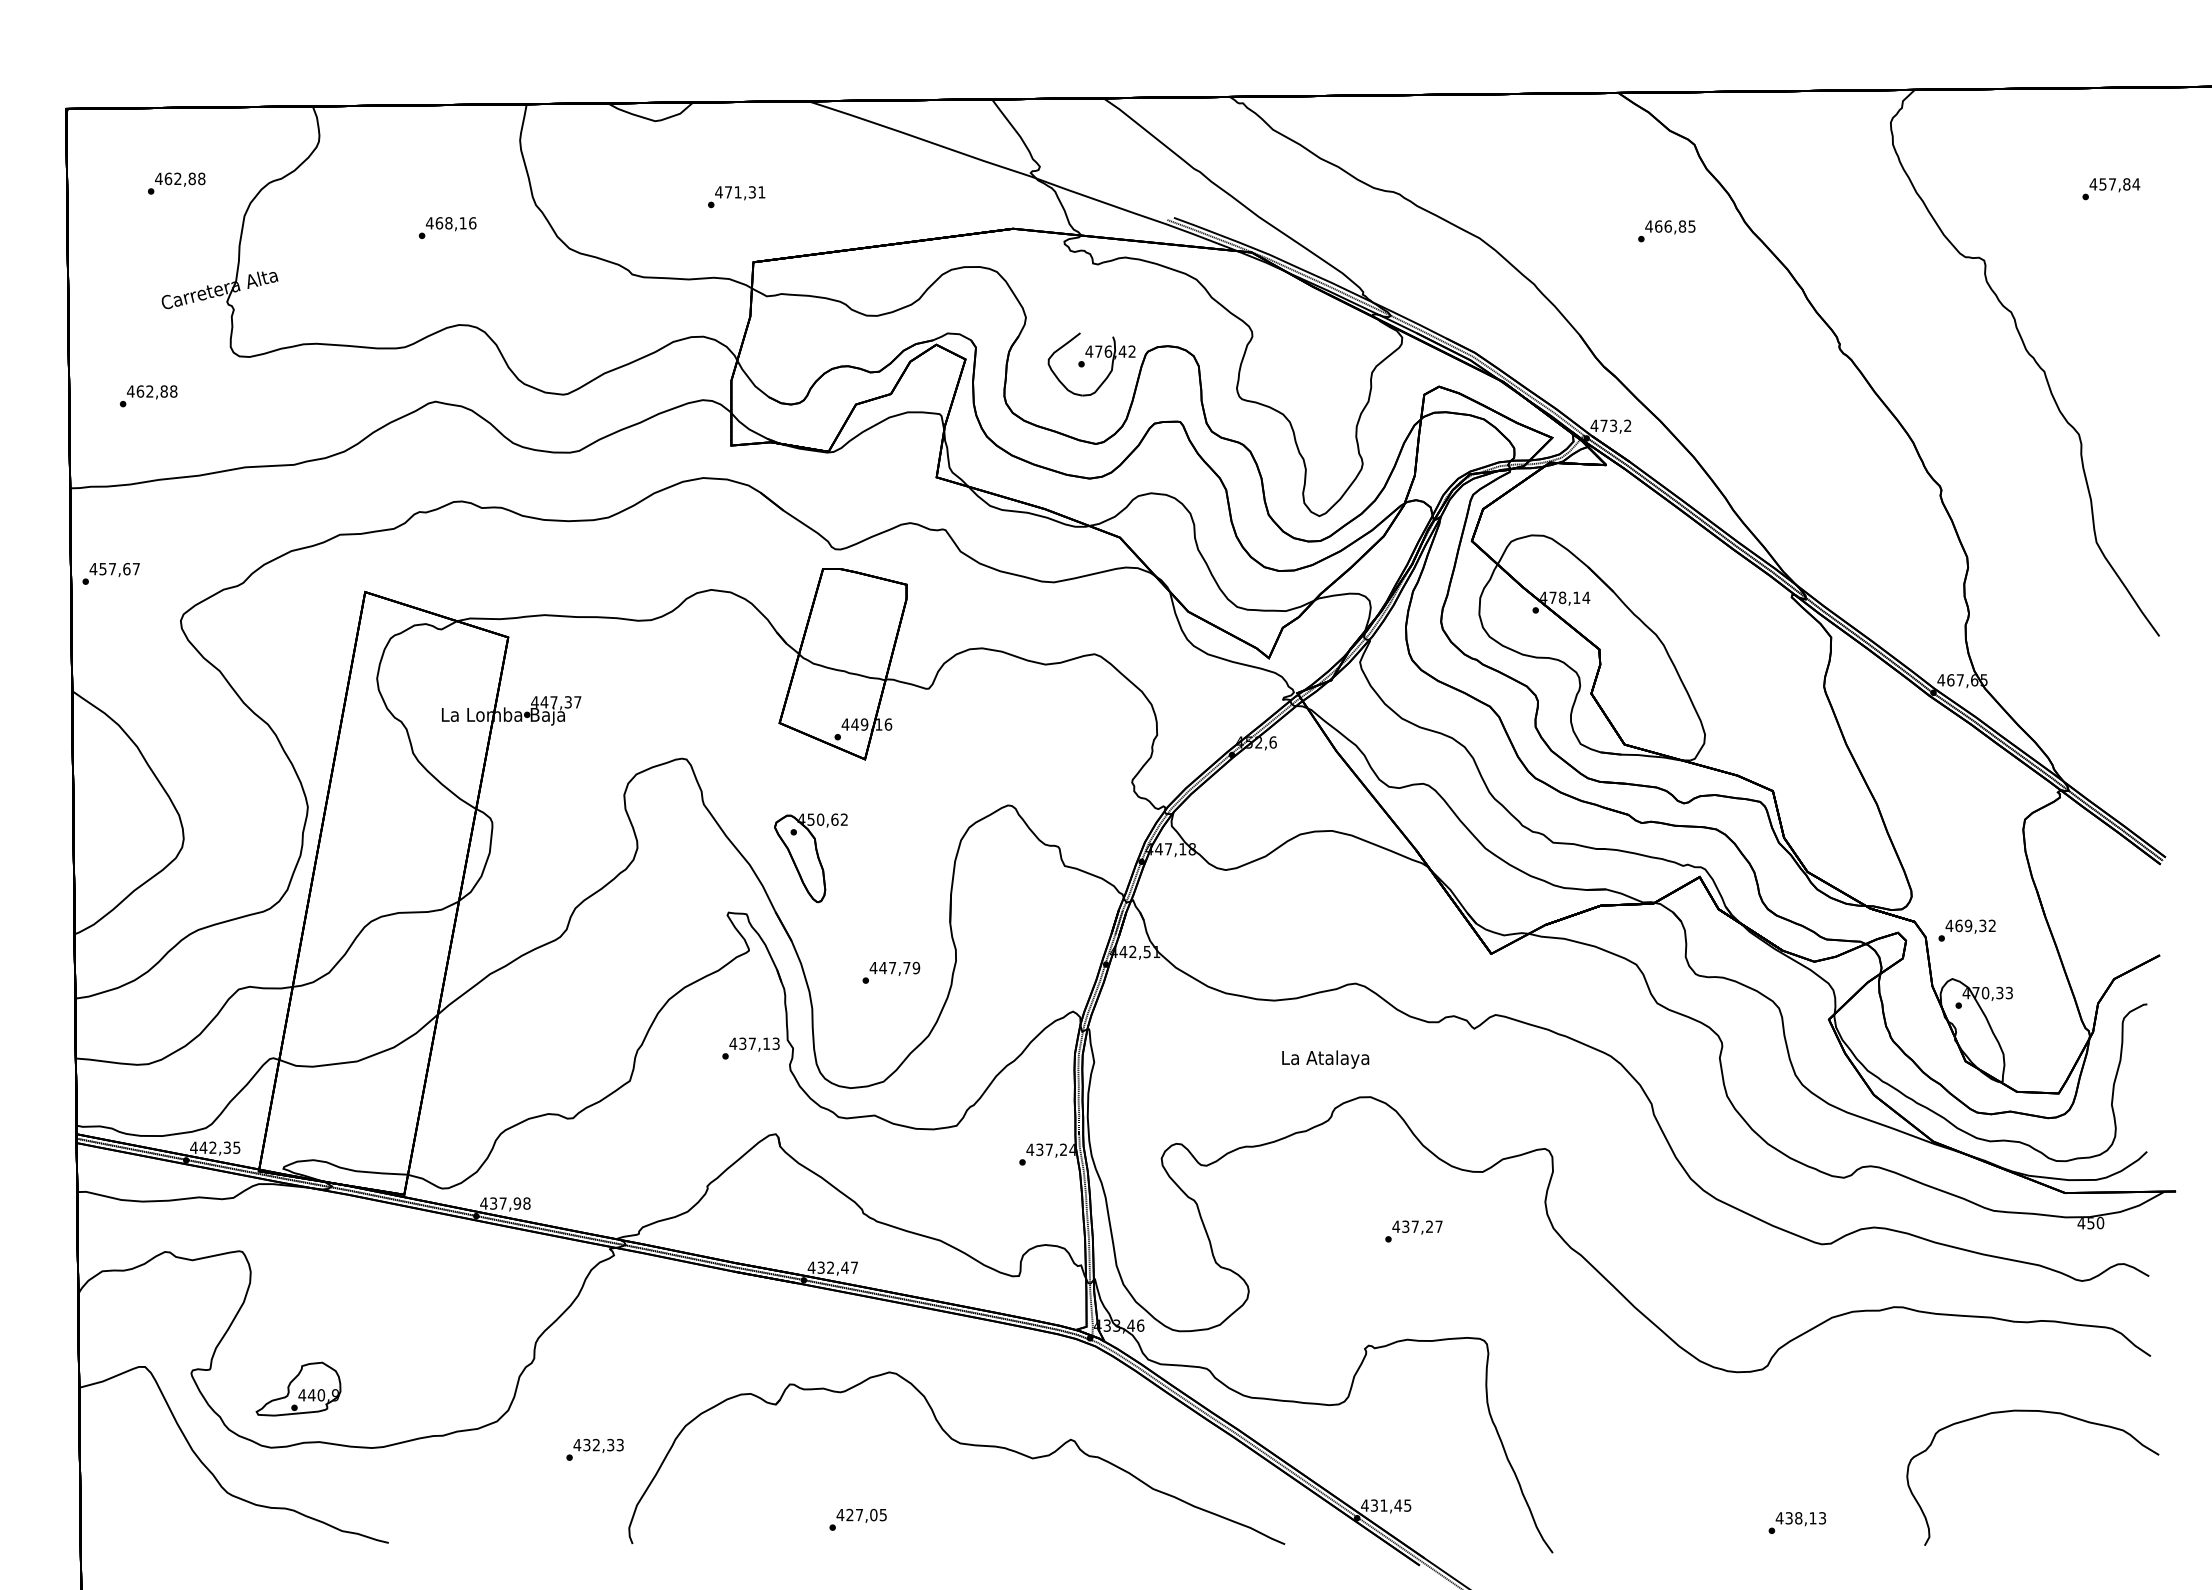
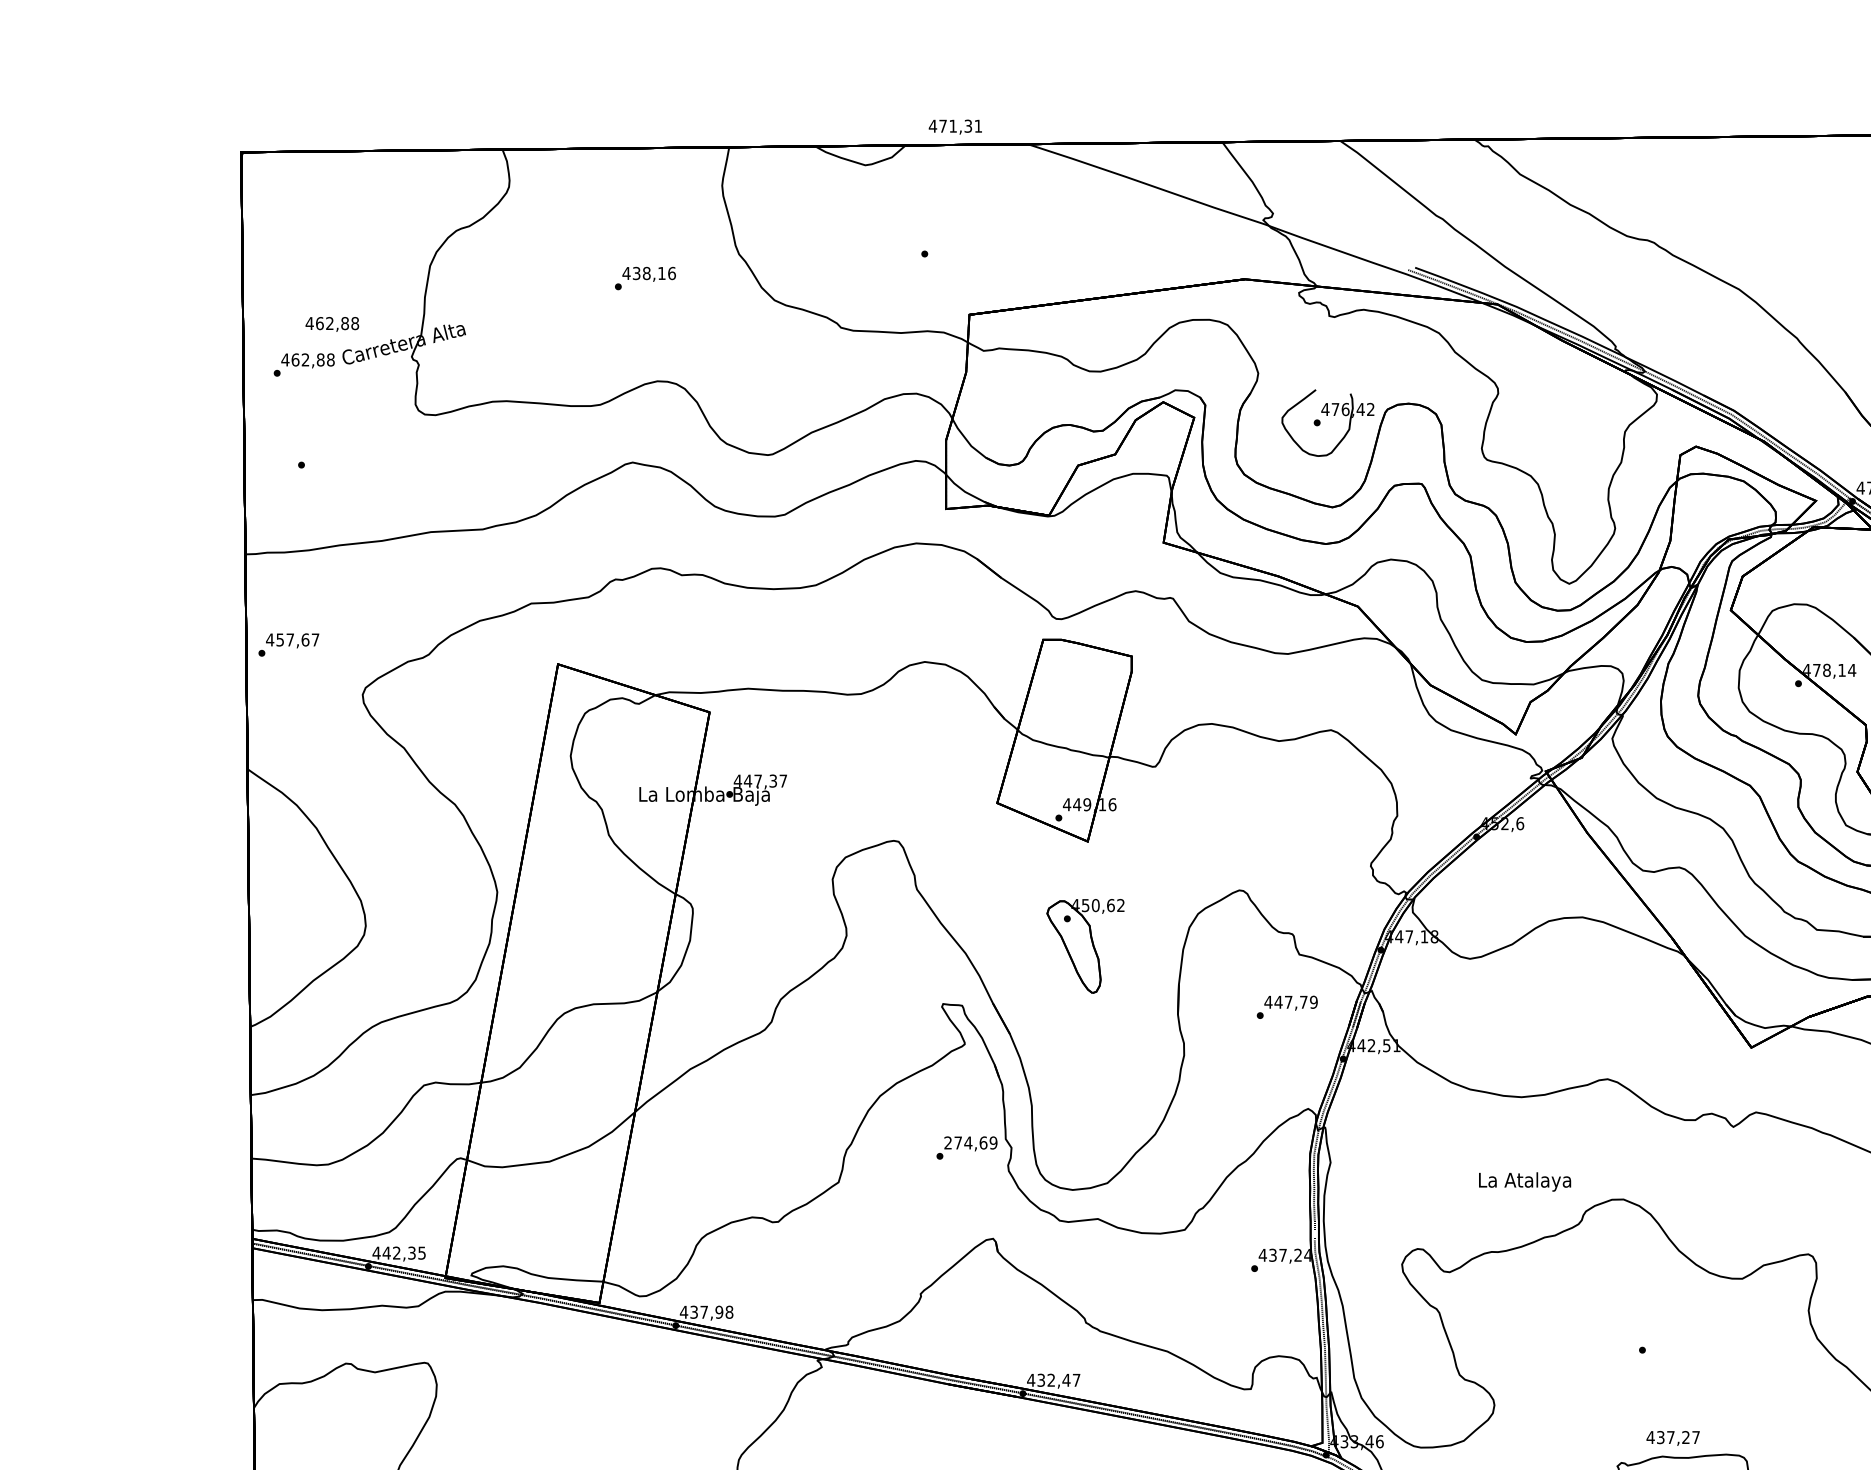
text: (176, 183) -> (304, 364), moved
text: (740, 193) -> (955, 127), moved
text: (439, 223) -> (636, 273), 468,16 -> 438,16
text: (152, 392) -> (332, 324), moved
part: (810, 858) -> (1085, 946), moved
text: (891, 972) -> (1287, 1007), moved
text: (754, 1043) -> (970, 1142), 437,13 -> 274,69
text: (1325, 1059) -> (1524, 1181), moved
text: (1417, 1227) -> (1673, 1438), moved

